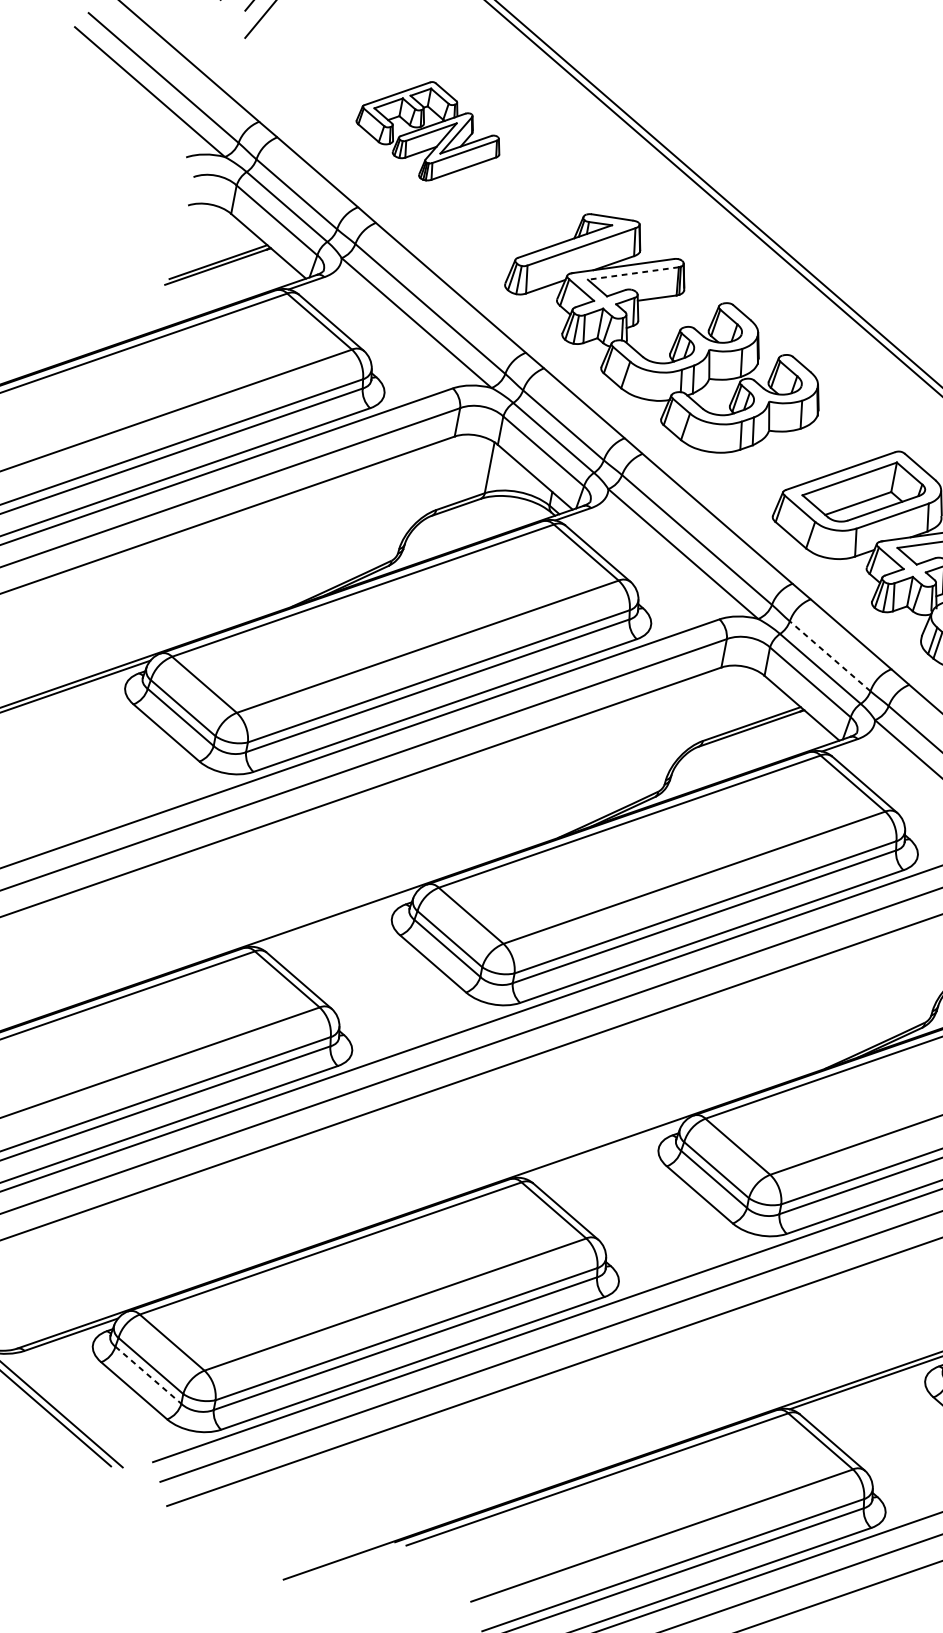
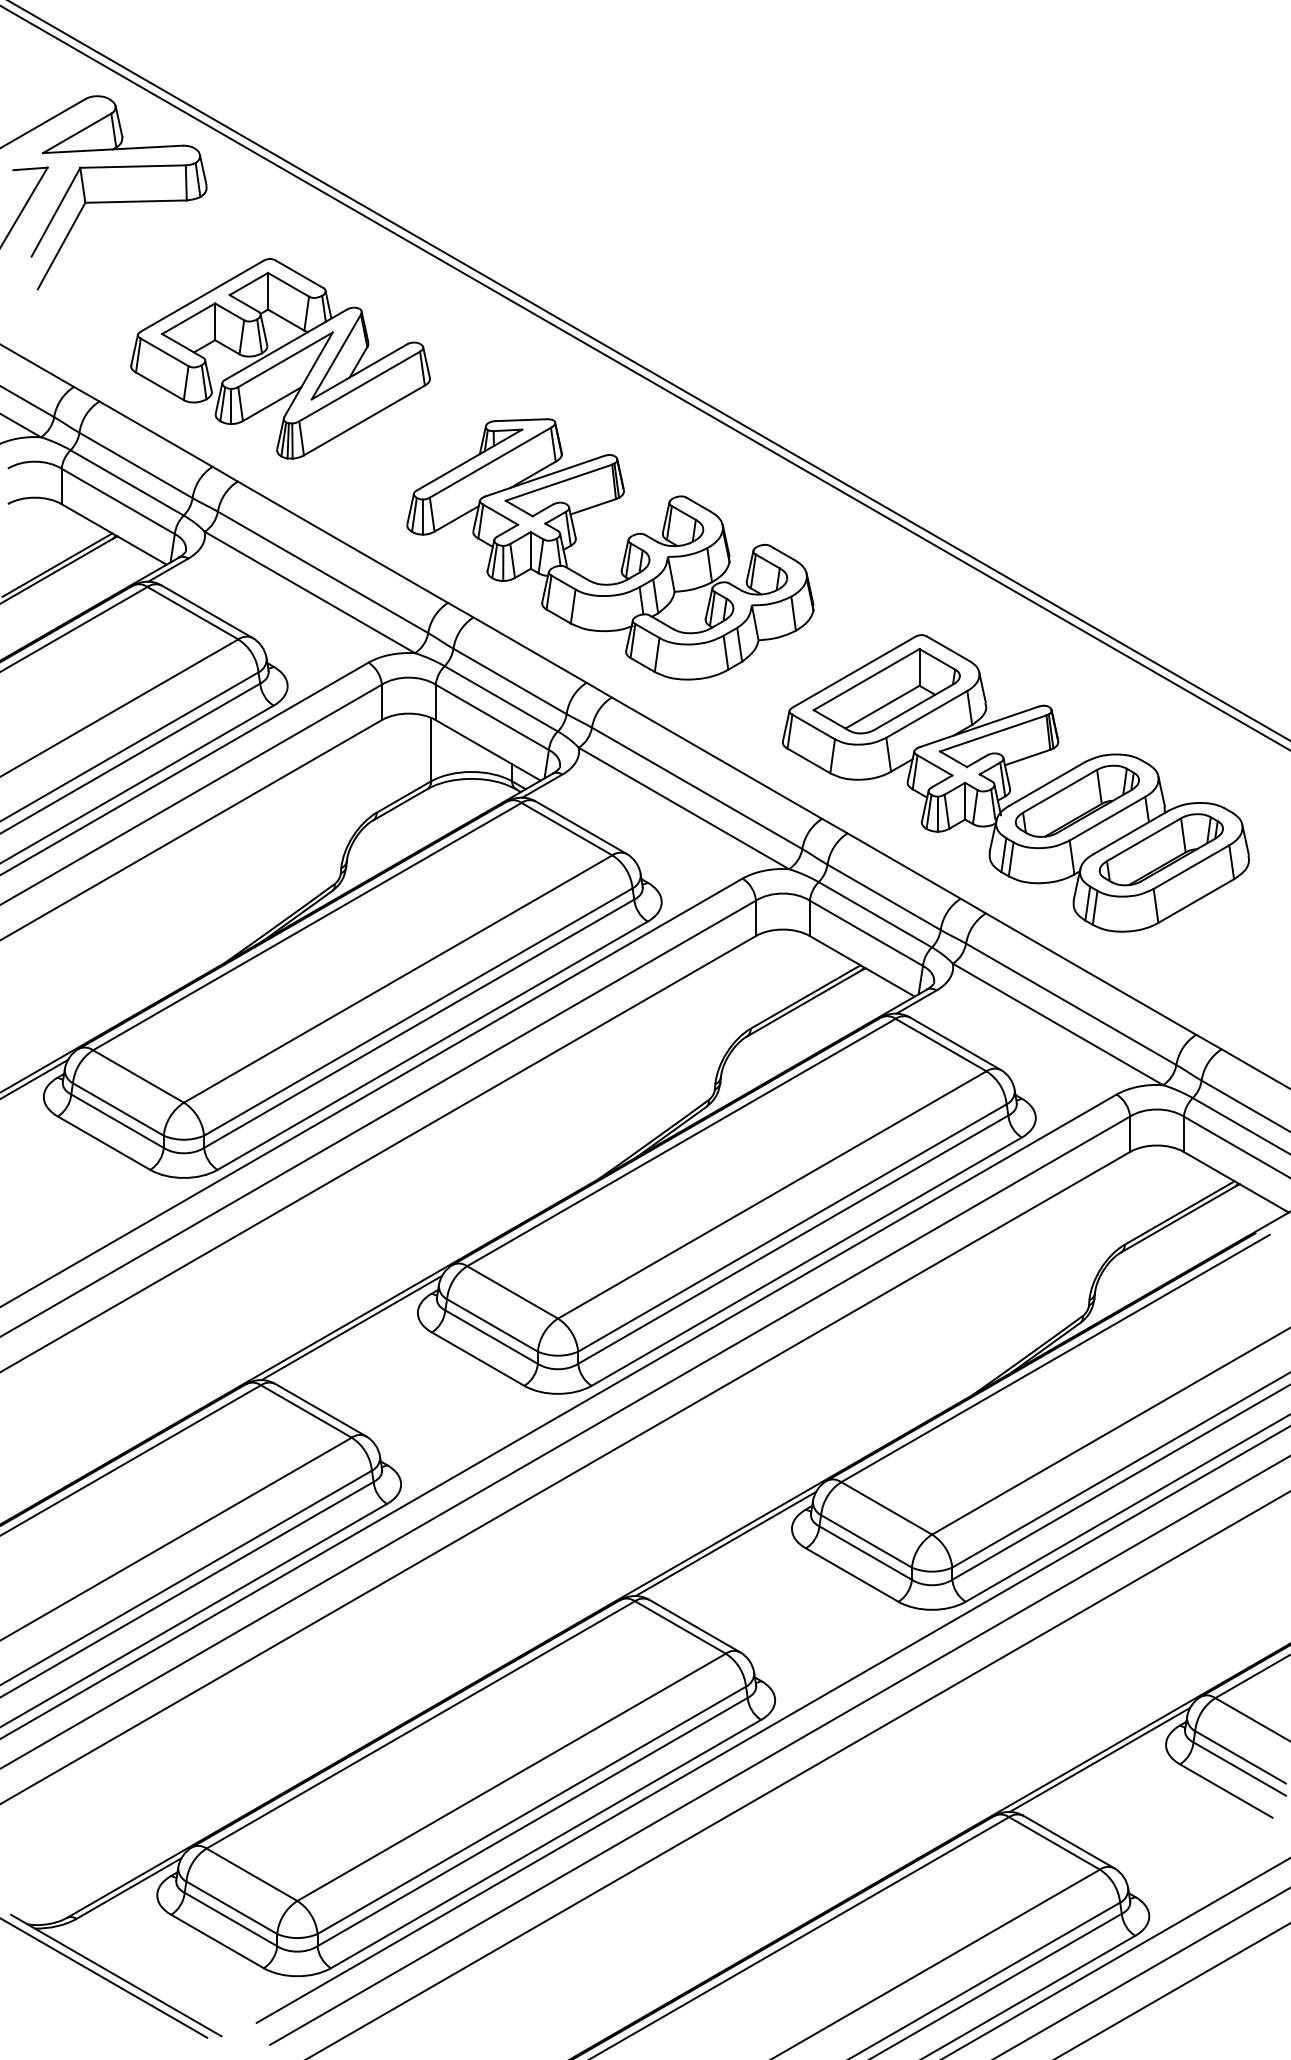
part: (429, 130) -> (280, 358), size x1.67
line: (633, 273) -> (558, 482), dashed -> solid
line: (829, 656) -> (883, 897), dashed -> solid
line: (336, 919) -> (351, 1327), added
line: (603, 1150) -> (725, 1543), added
line: (148, 1375) -> (231, 1919), dashed -> solid

